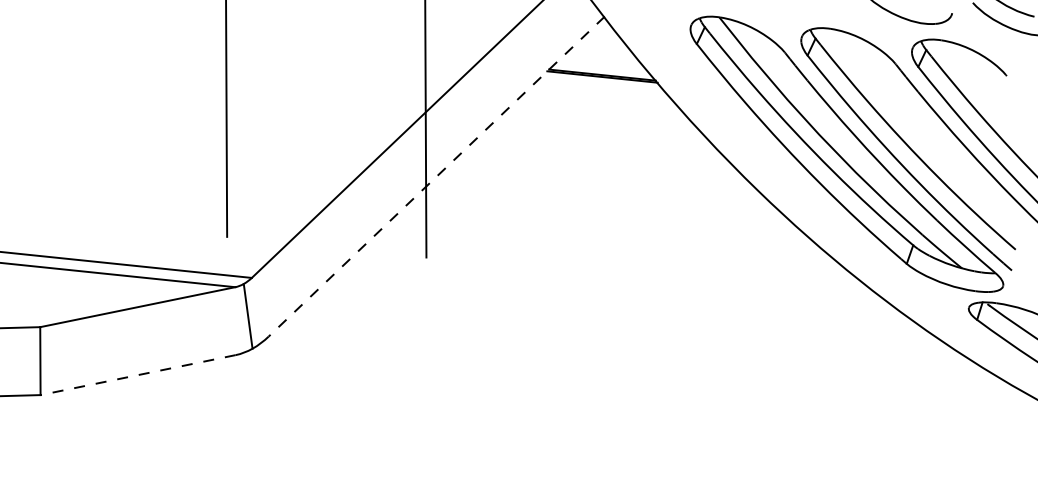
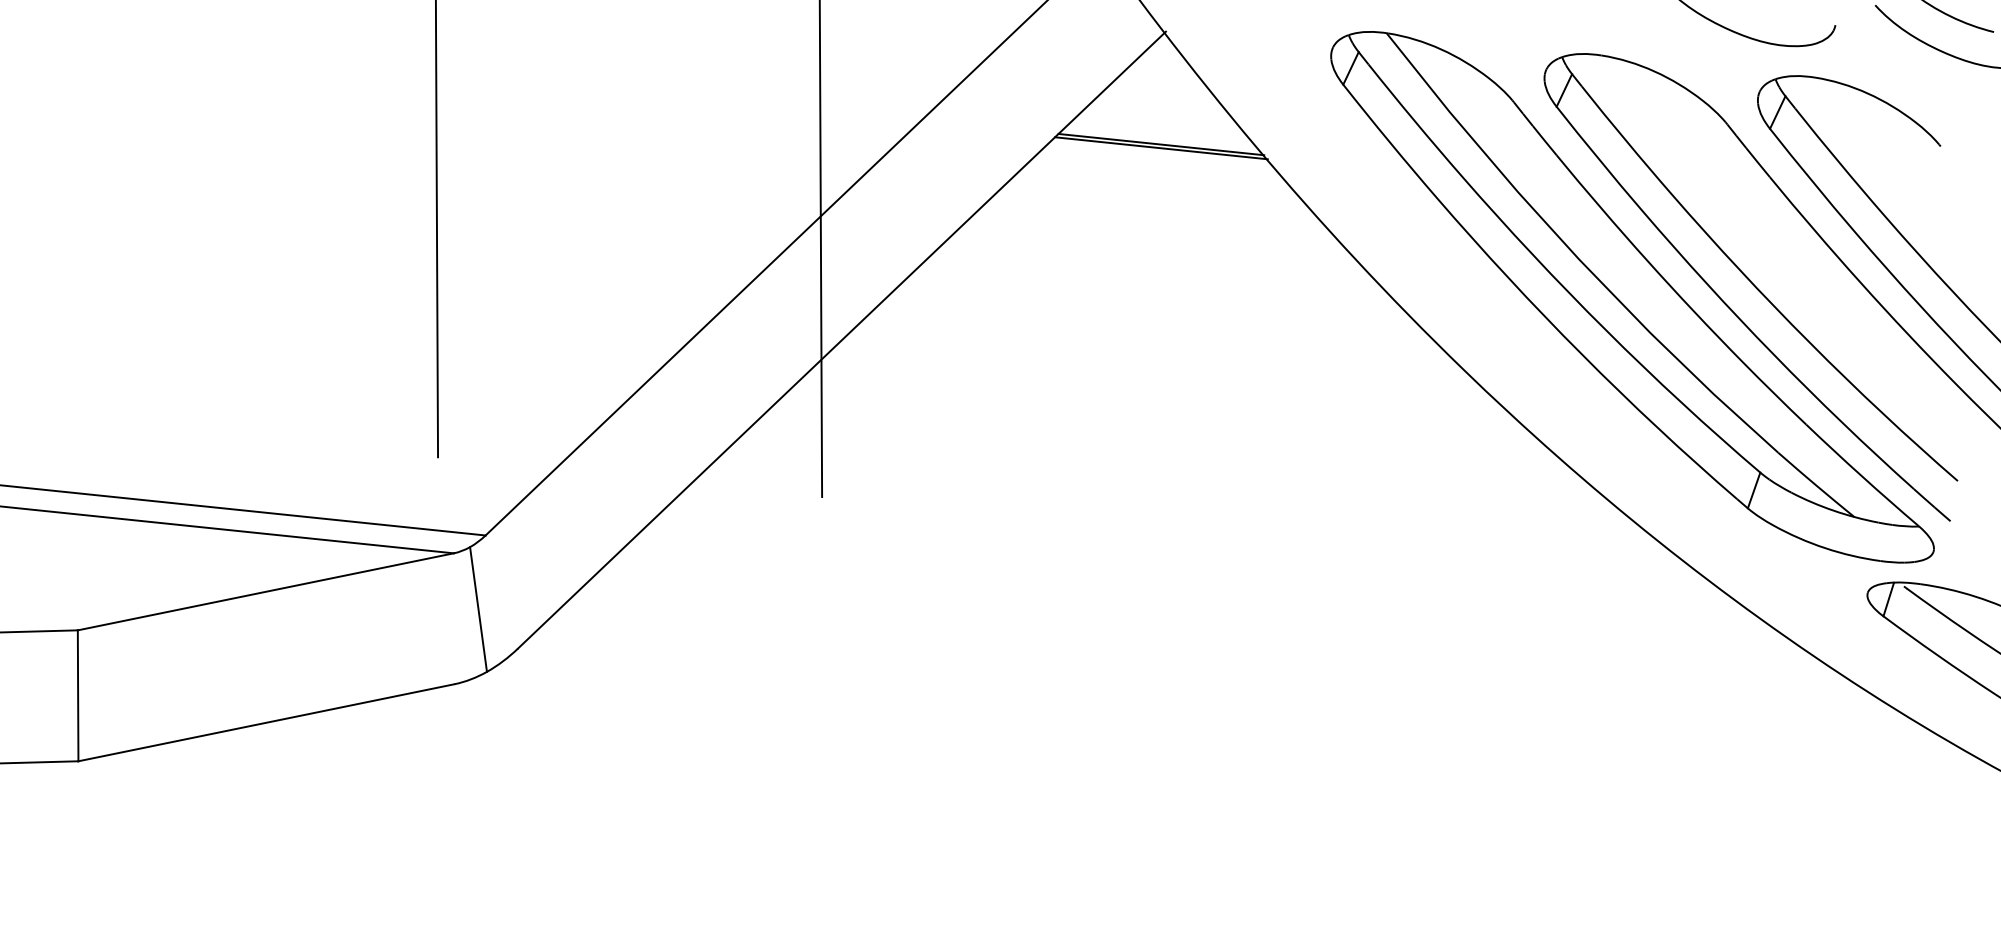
line: (436, 176) -> (841, 339), dashed -> solid
line: (138, 375) -> (267, 723), dashed -> solid

